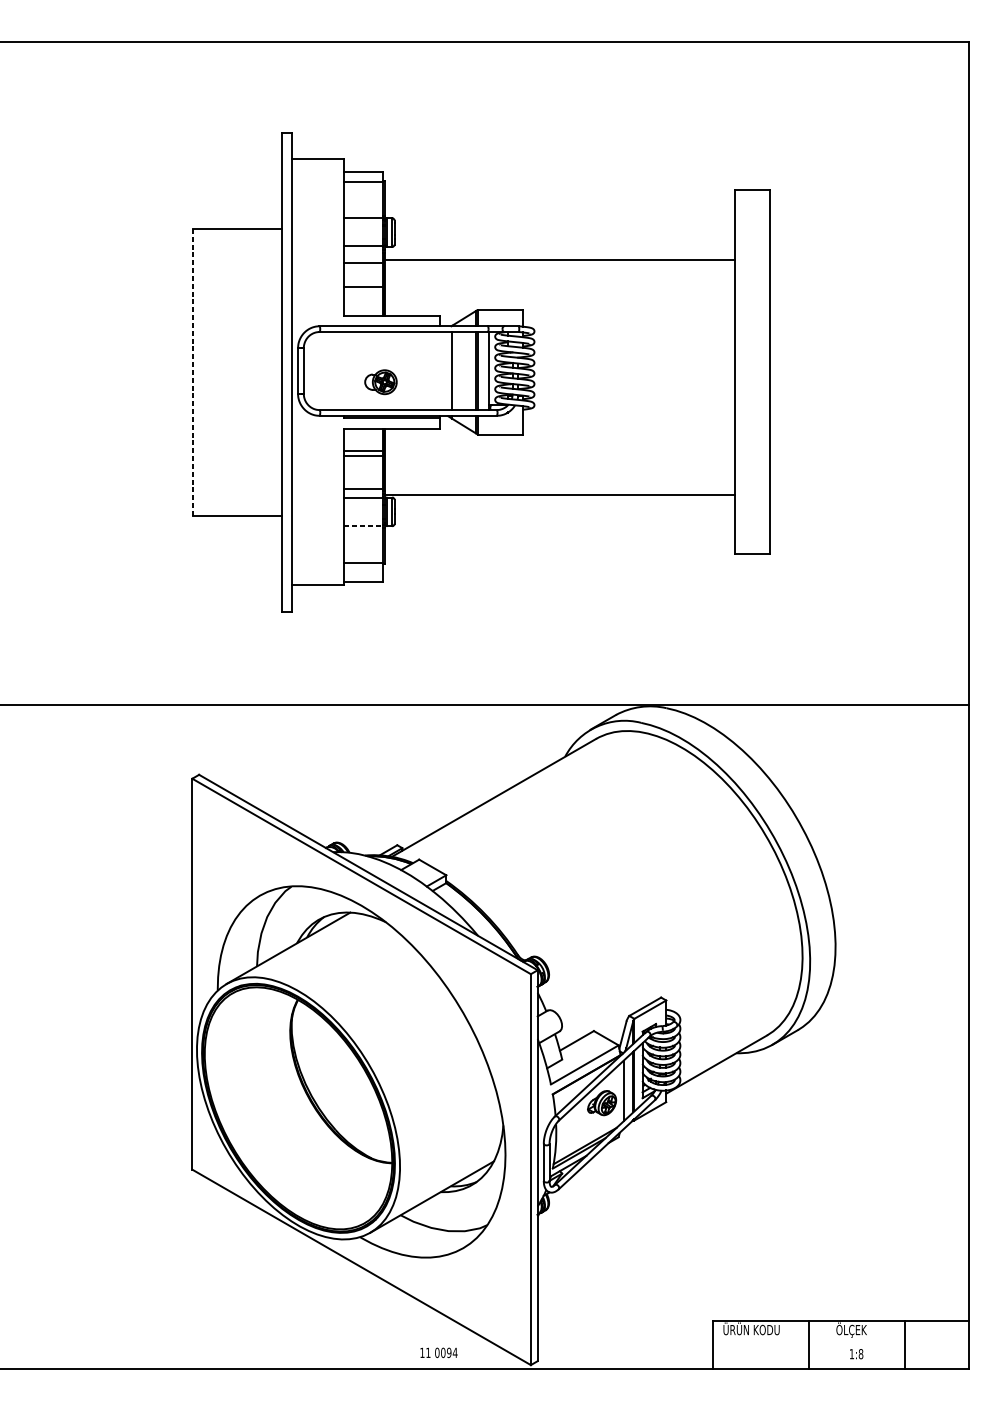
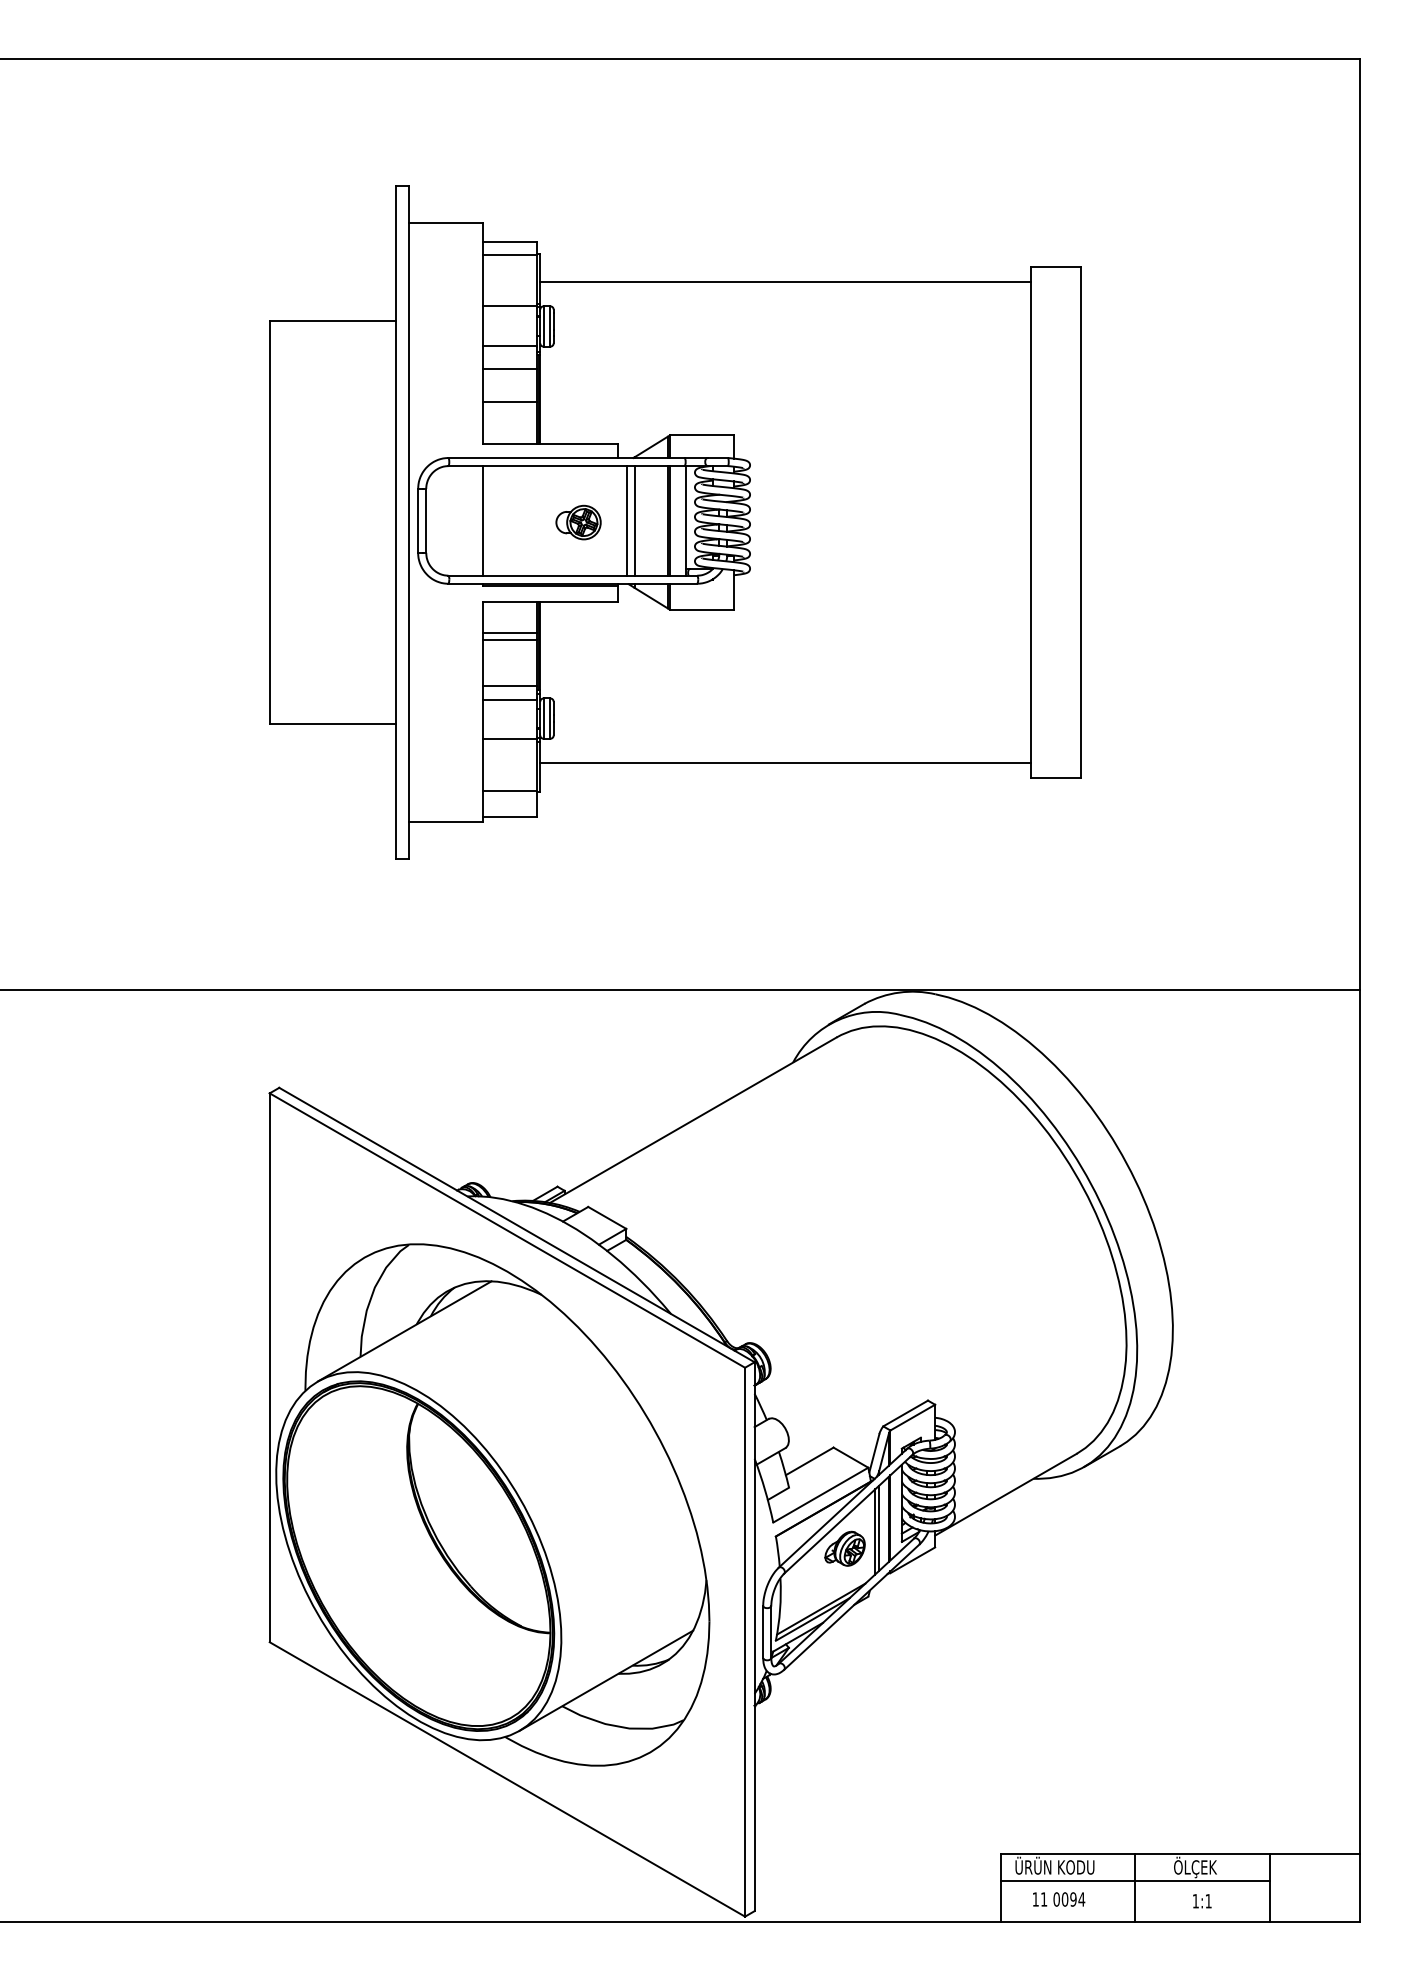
line: (559, 260) -> (785, 282), moved
line: (344, 370) -> (483, 520), added
line: (446, 370) -> (626, 520), added
line: (192, 372) -> (270, 522), dashed -> solid
part: (380, 382) -> (578, 522), moved
line: (559, 494) -> (785, 762), moved
line: (363, 526) -> (510, 738), dashed -> solid
line: (626, 1087) -> (879, 1527), added
line: (808, 1340) -> (1134, 1881), added
text: (439, 1352) -> (1059, 1899), moved
text: (860, 1354) -> (1208, 1901), 1:8 -> 1:1

